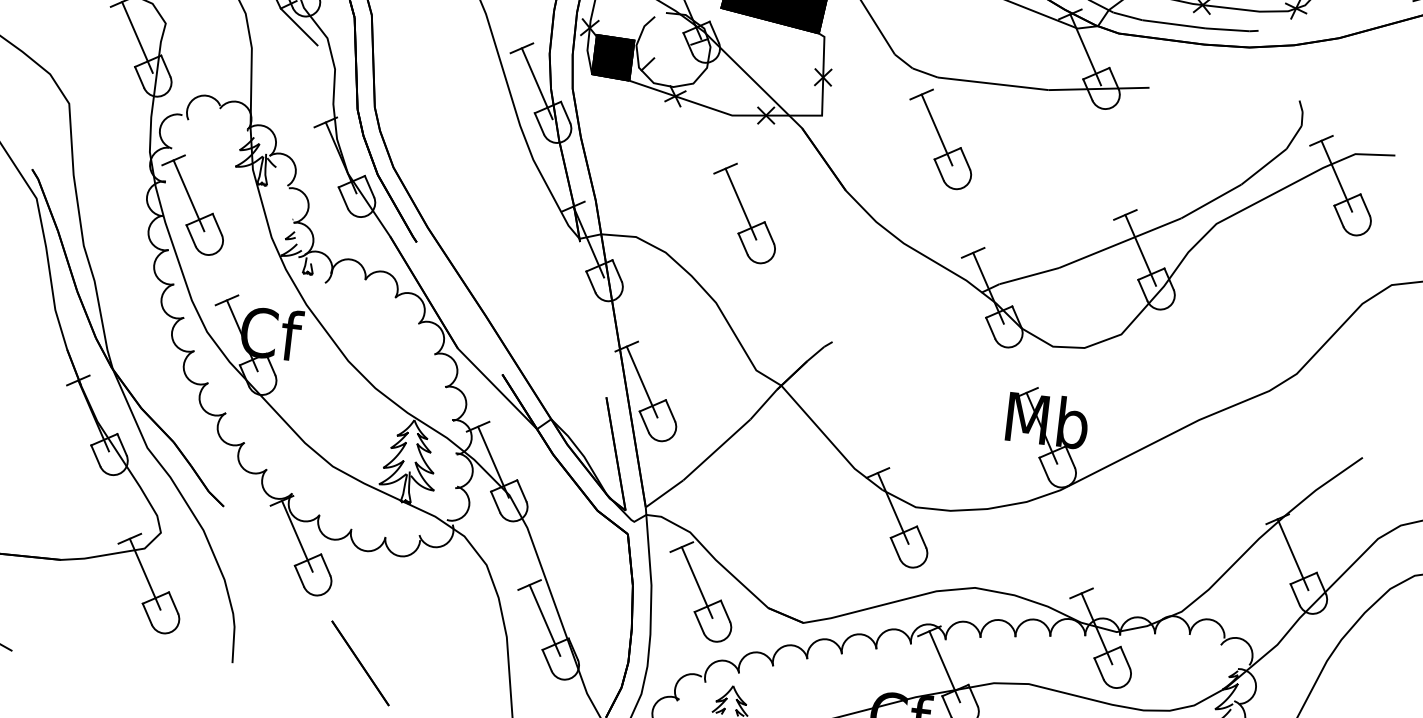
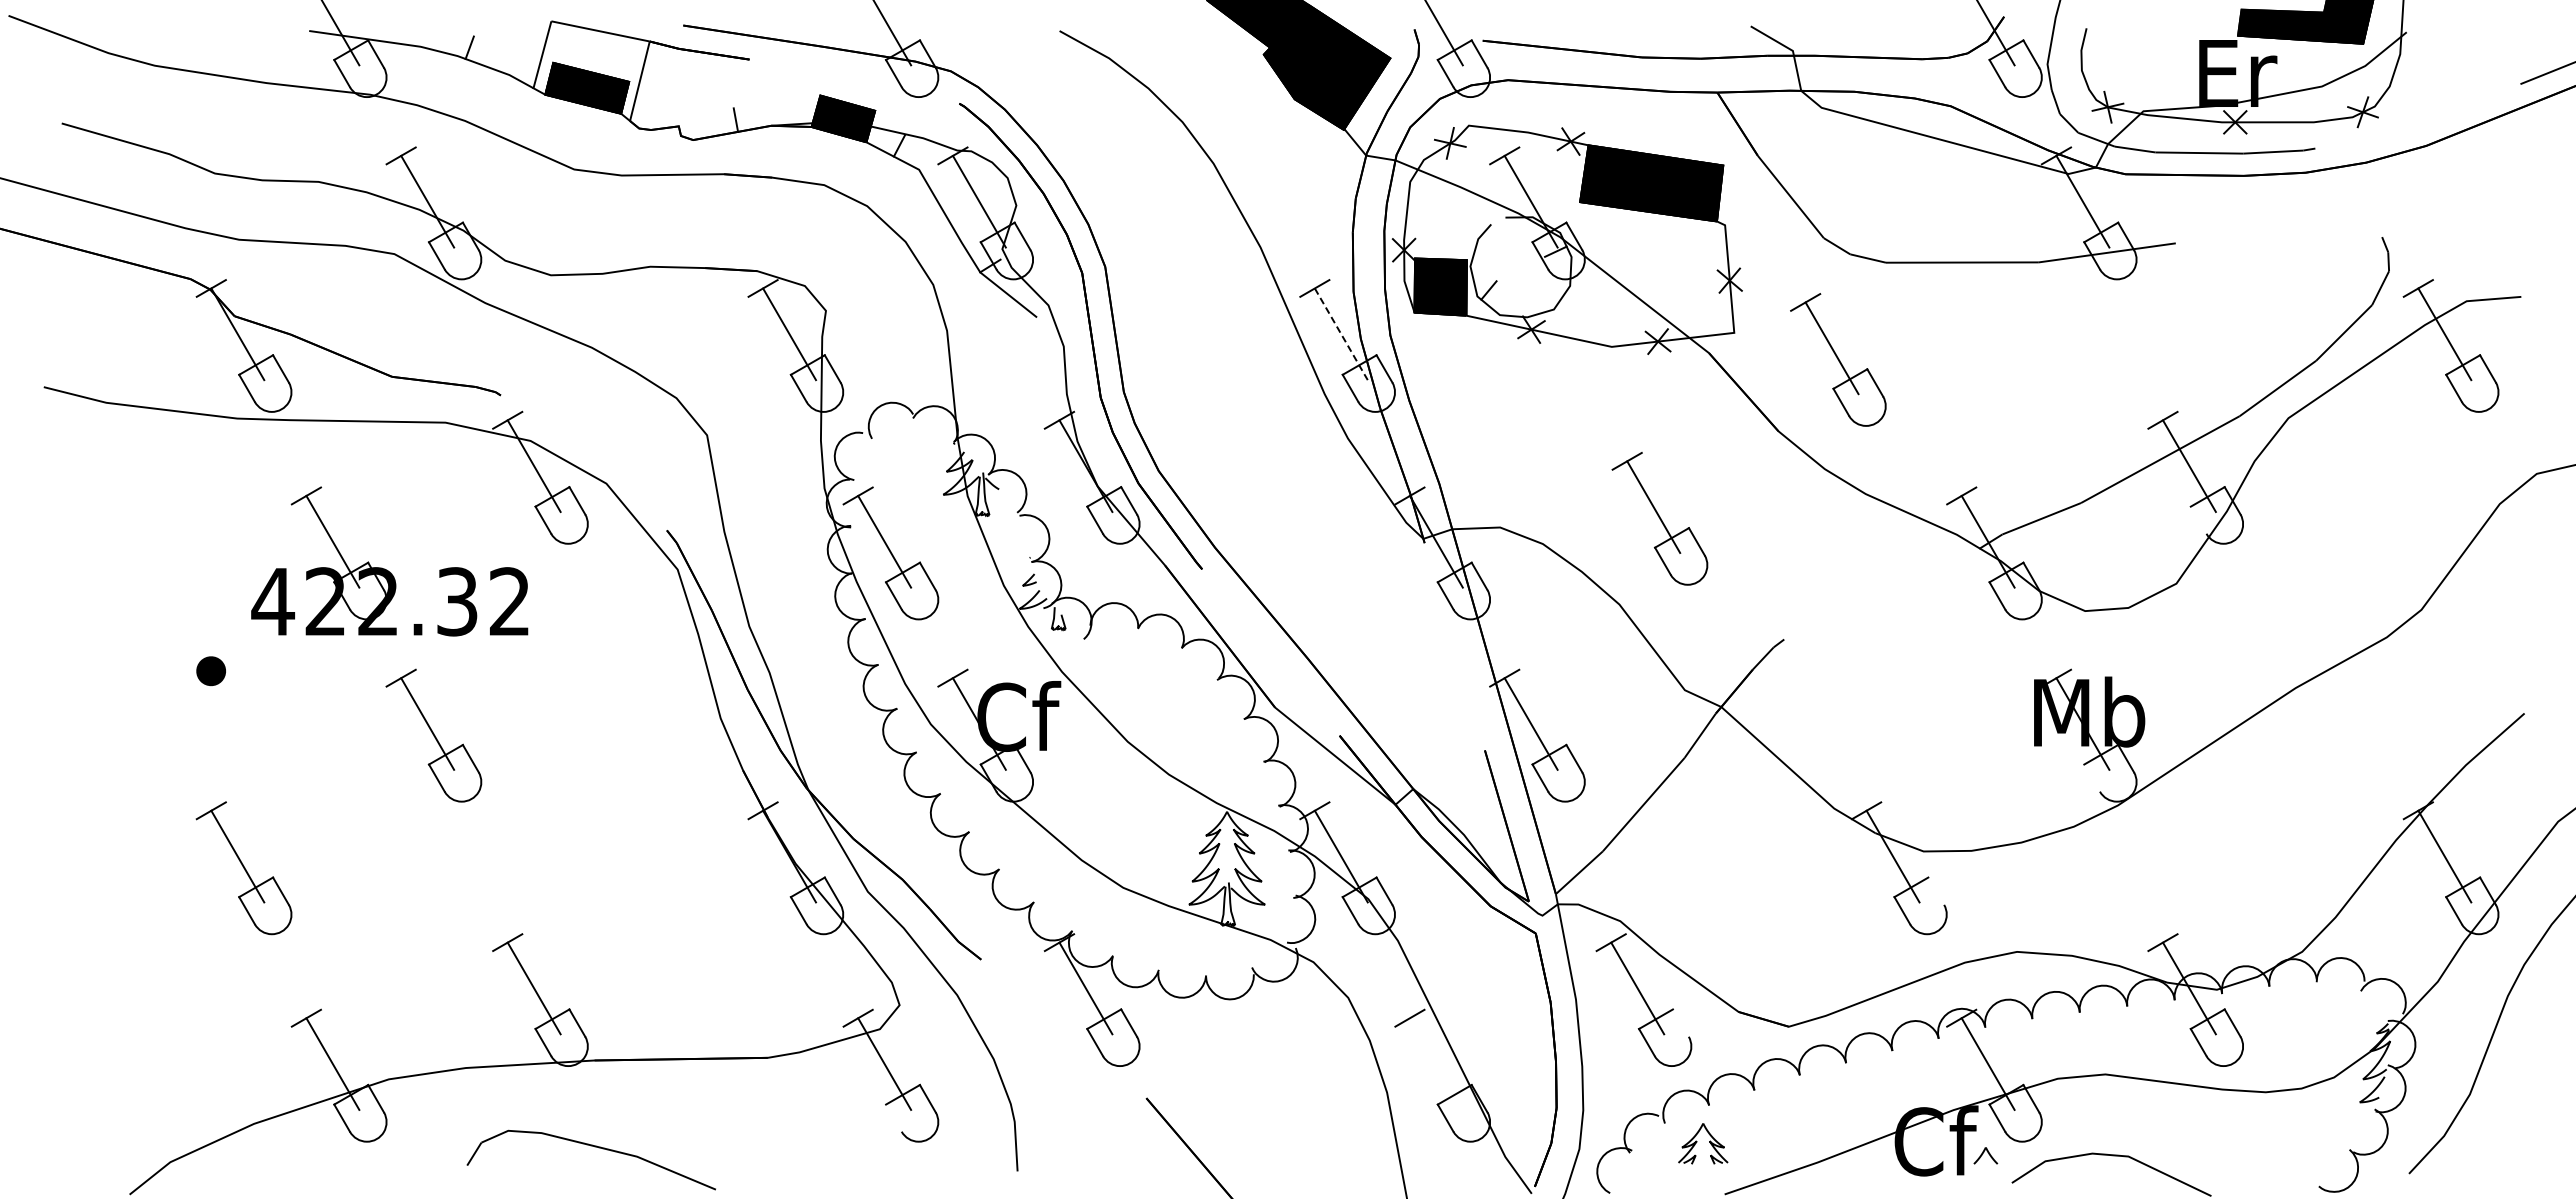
line: (537, 83) -> (1341, 334), solid -> dashed
part: (940, 138) -> (1838, 359), moved
part: (744, 212) -> (1659, 518), moved
line: (1142, 289) -> (2198, 519), removed
line: (1043, 467) -> (2091, 777), removed
line: (921, 536) -> (1936, 890), removed
line: (725, 610) -> (1680, 1022), removed
line: (147, 613) -> (893, 1117), removed
line: (544, 619) -> (1435, 1063), removed

